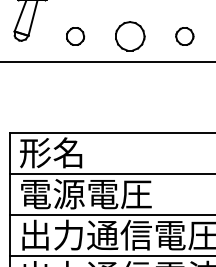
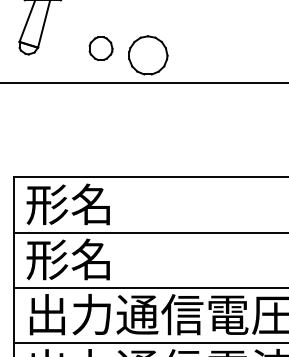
part: (130, 36) -> (148, 55), moved
part: (184, 36) -> (246, 48), removed
text: (85, 194) -> (114, 259), 電源電圧 -> 形名

